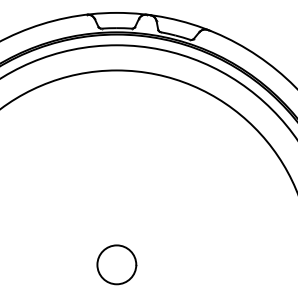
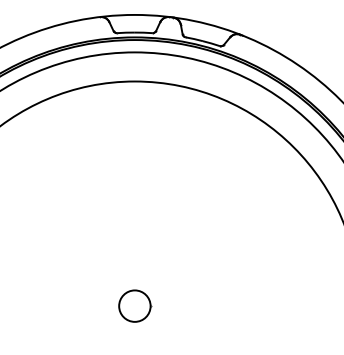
part: (116, 264) -> (134, 305), size x0.7

